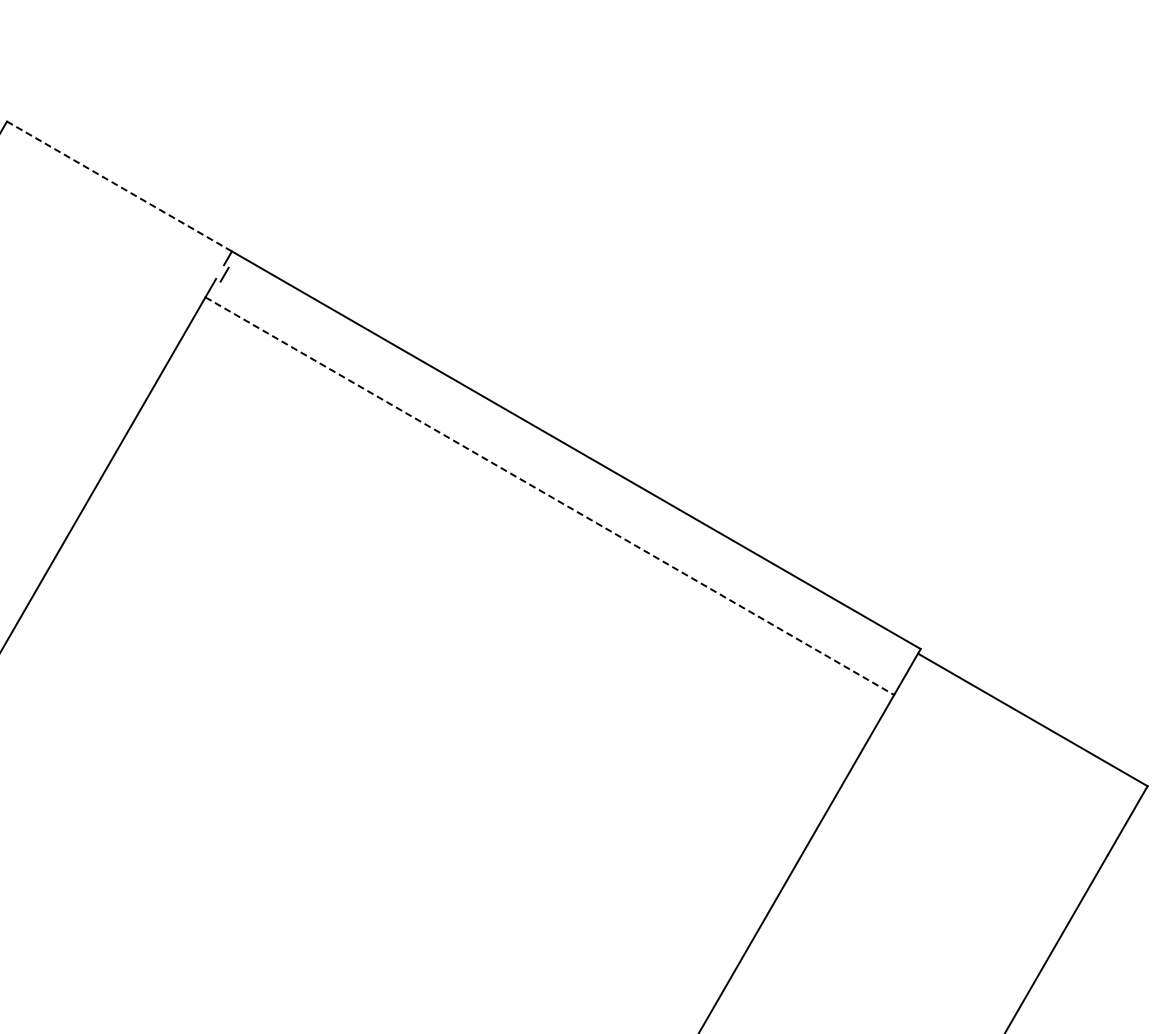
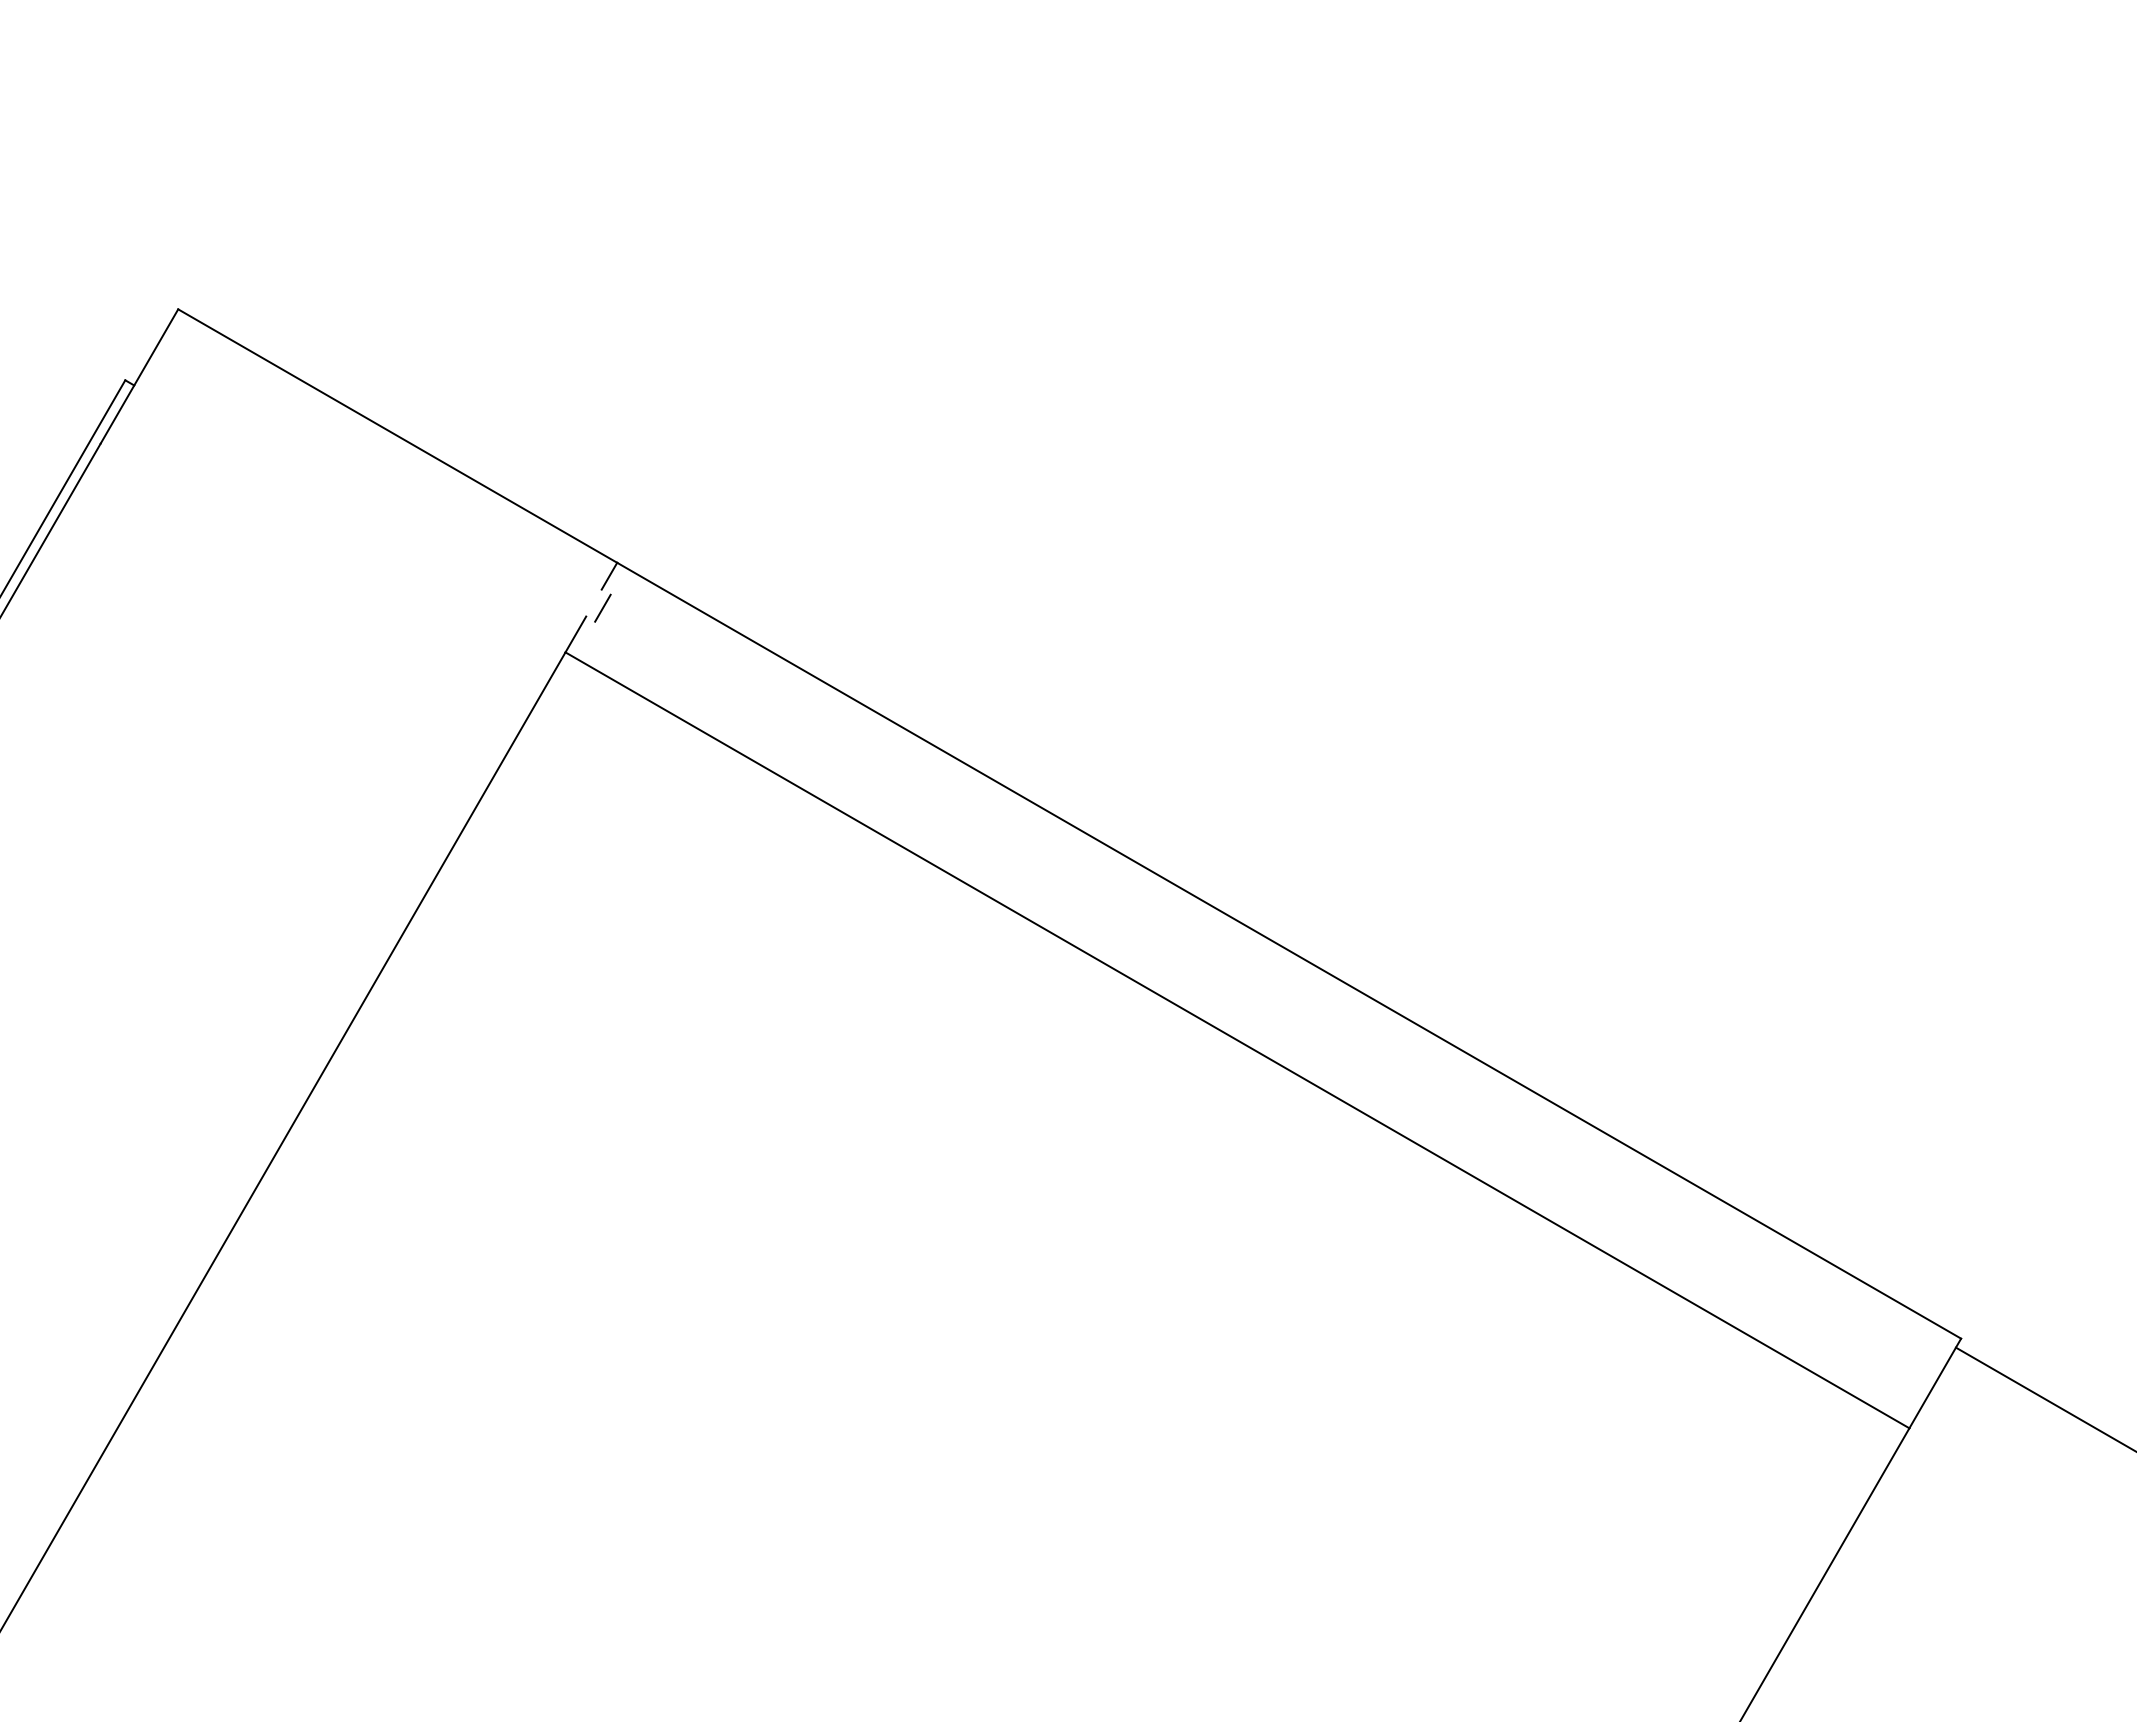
line: (119, 186) -> (397, 436), dashed -> solid
line: (549, 496) -> (1236, 1041), dashed -> solid

